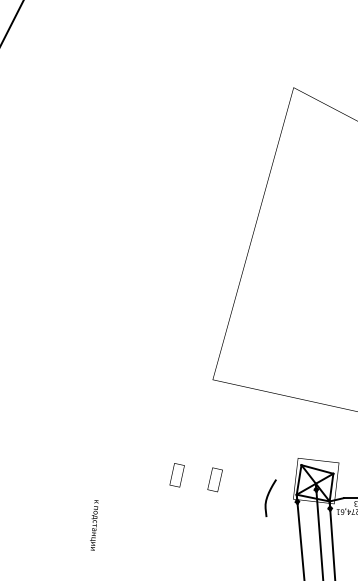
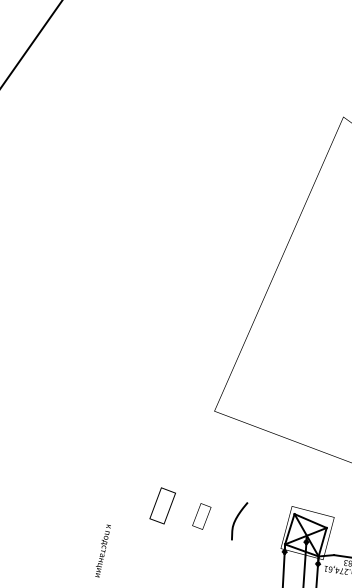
part: (176, 475) -> (161, 506), size x1.4
curve: (268, 497) -> (236, 520), moved
text: (94, 525) -> (102, 551), moved

